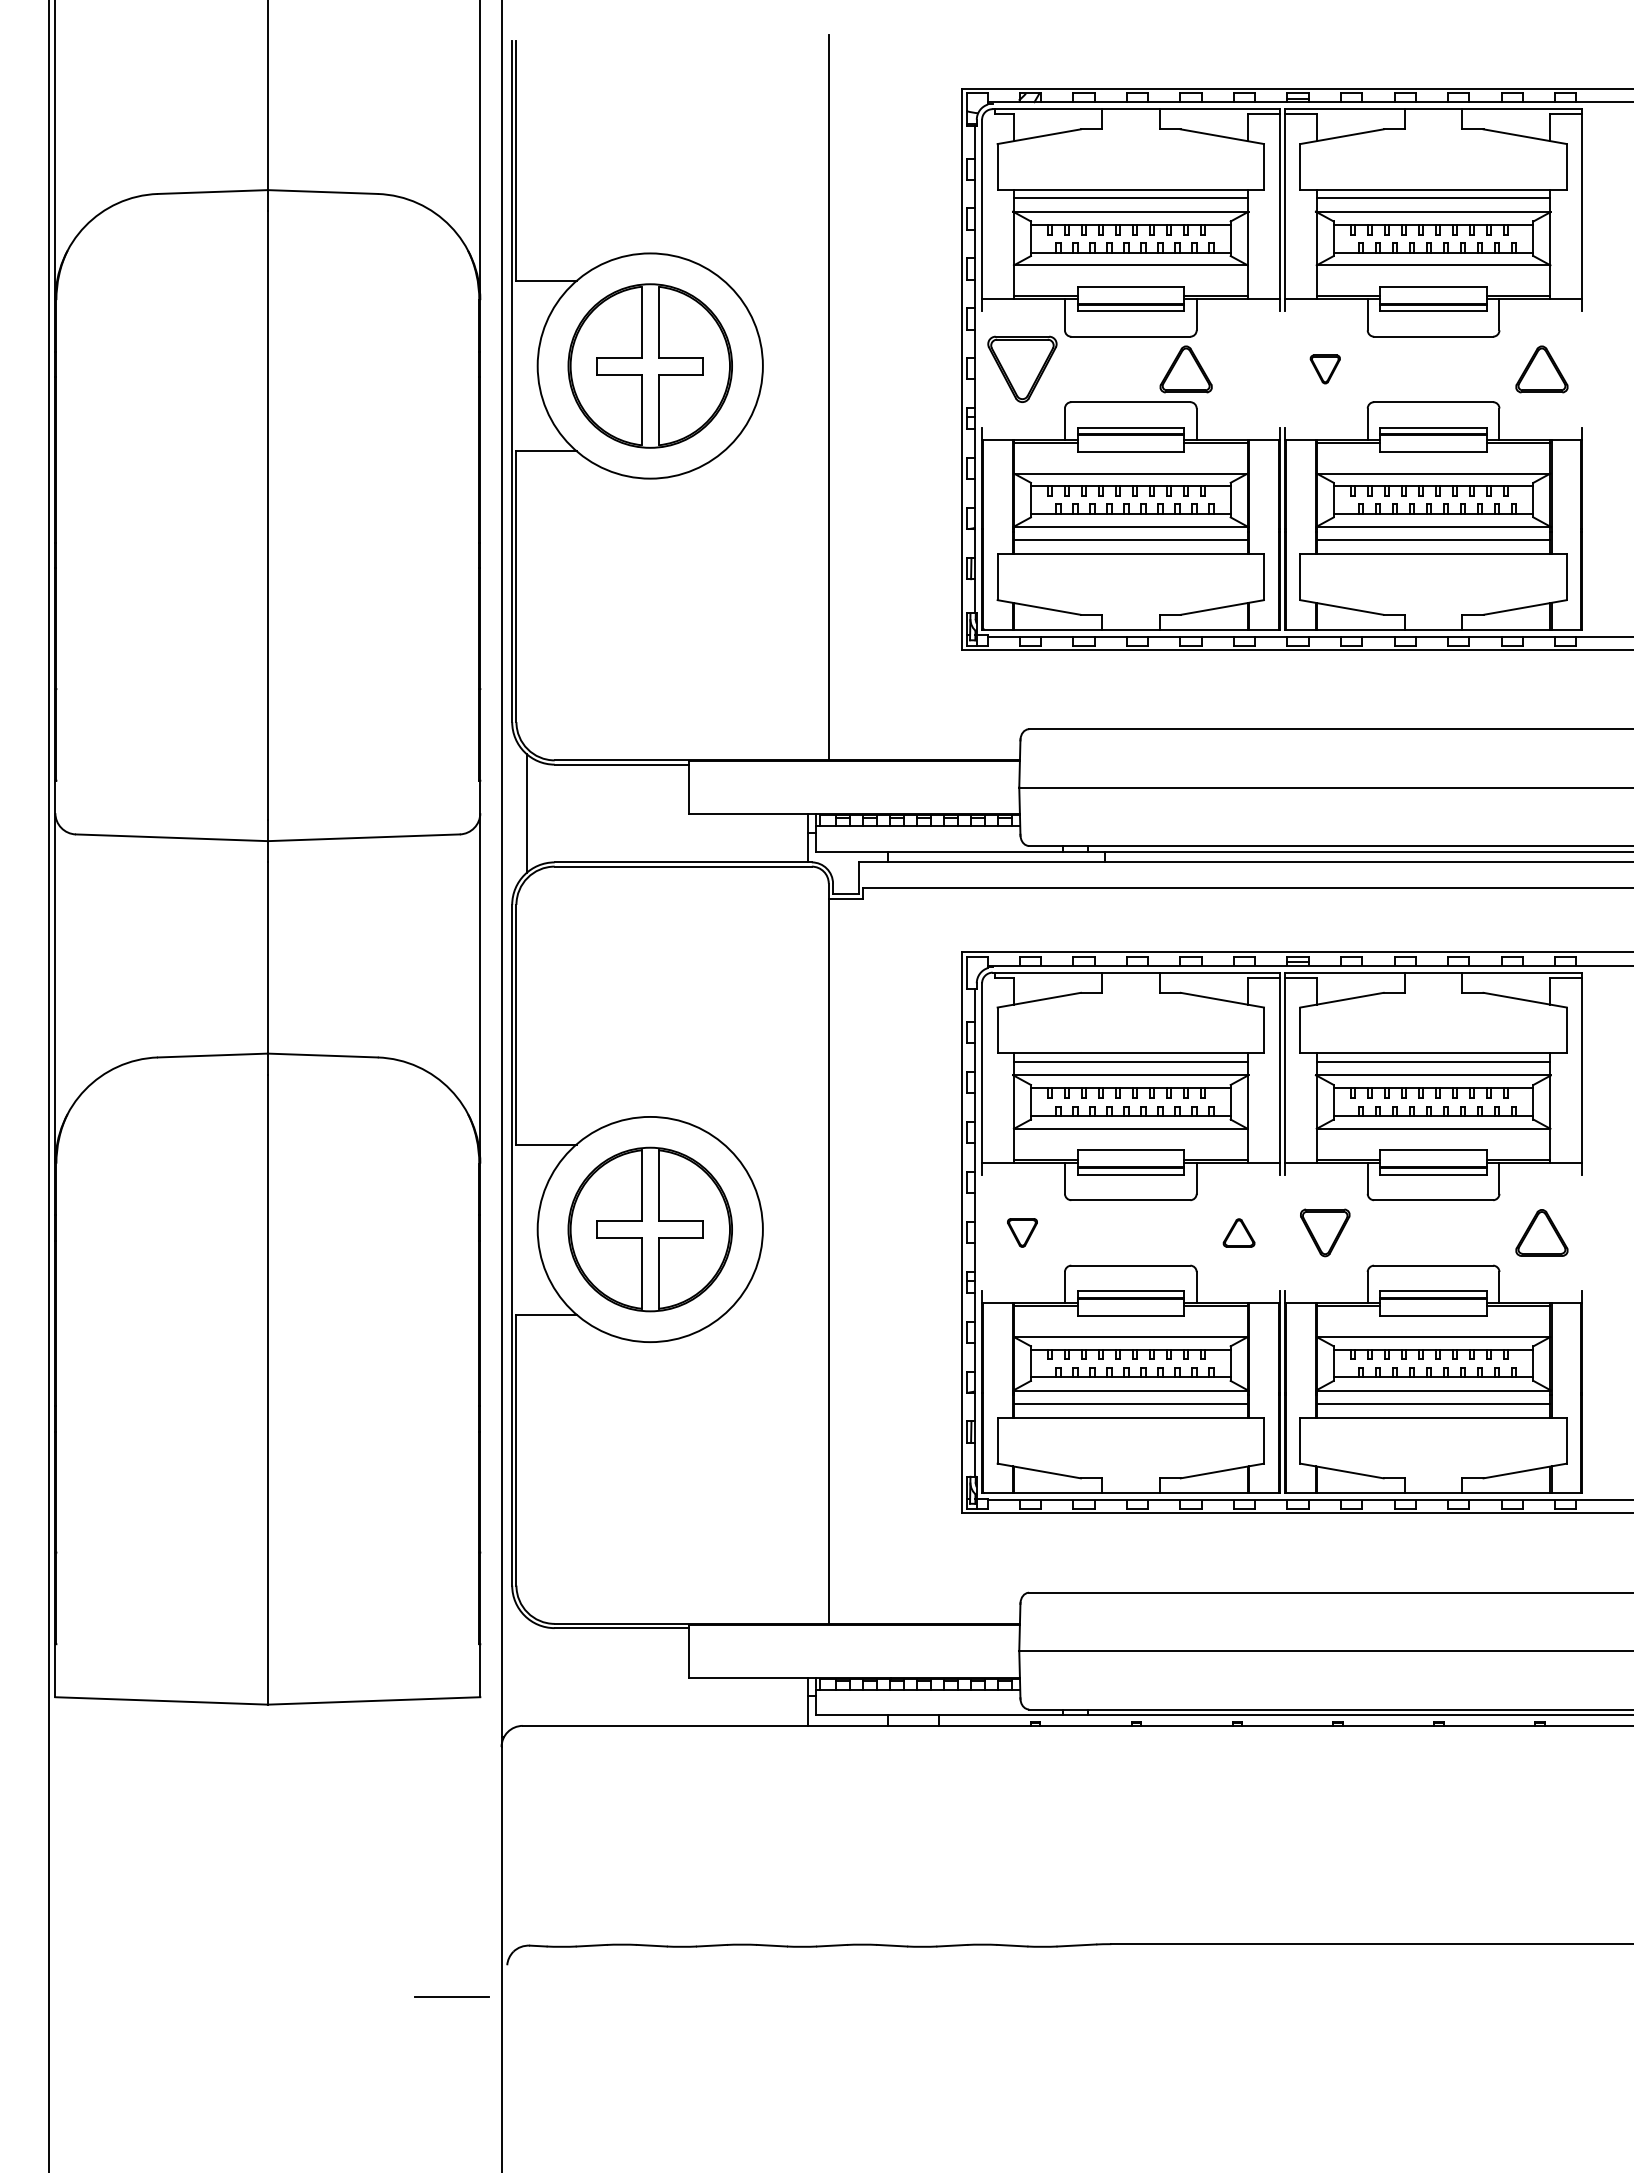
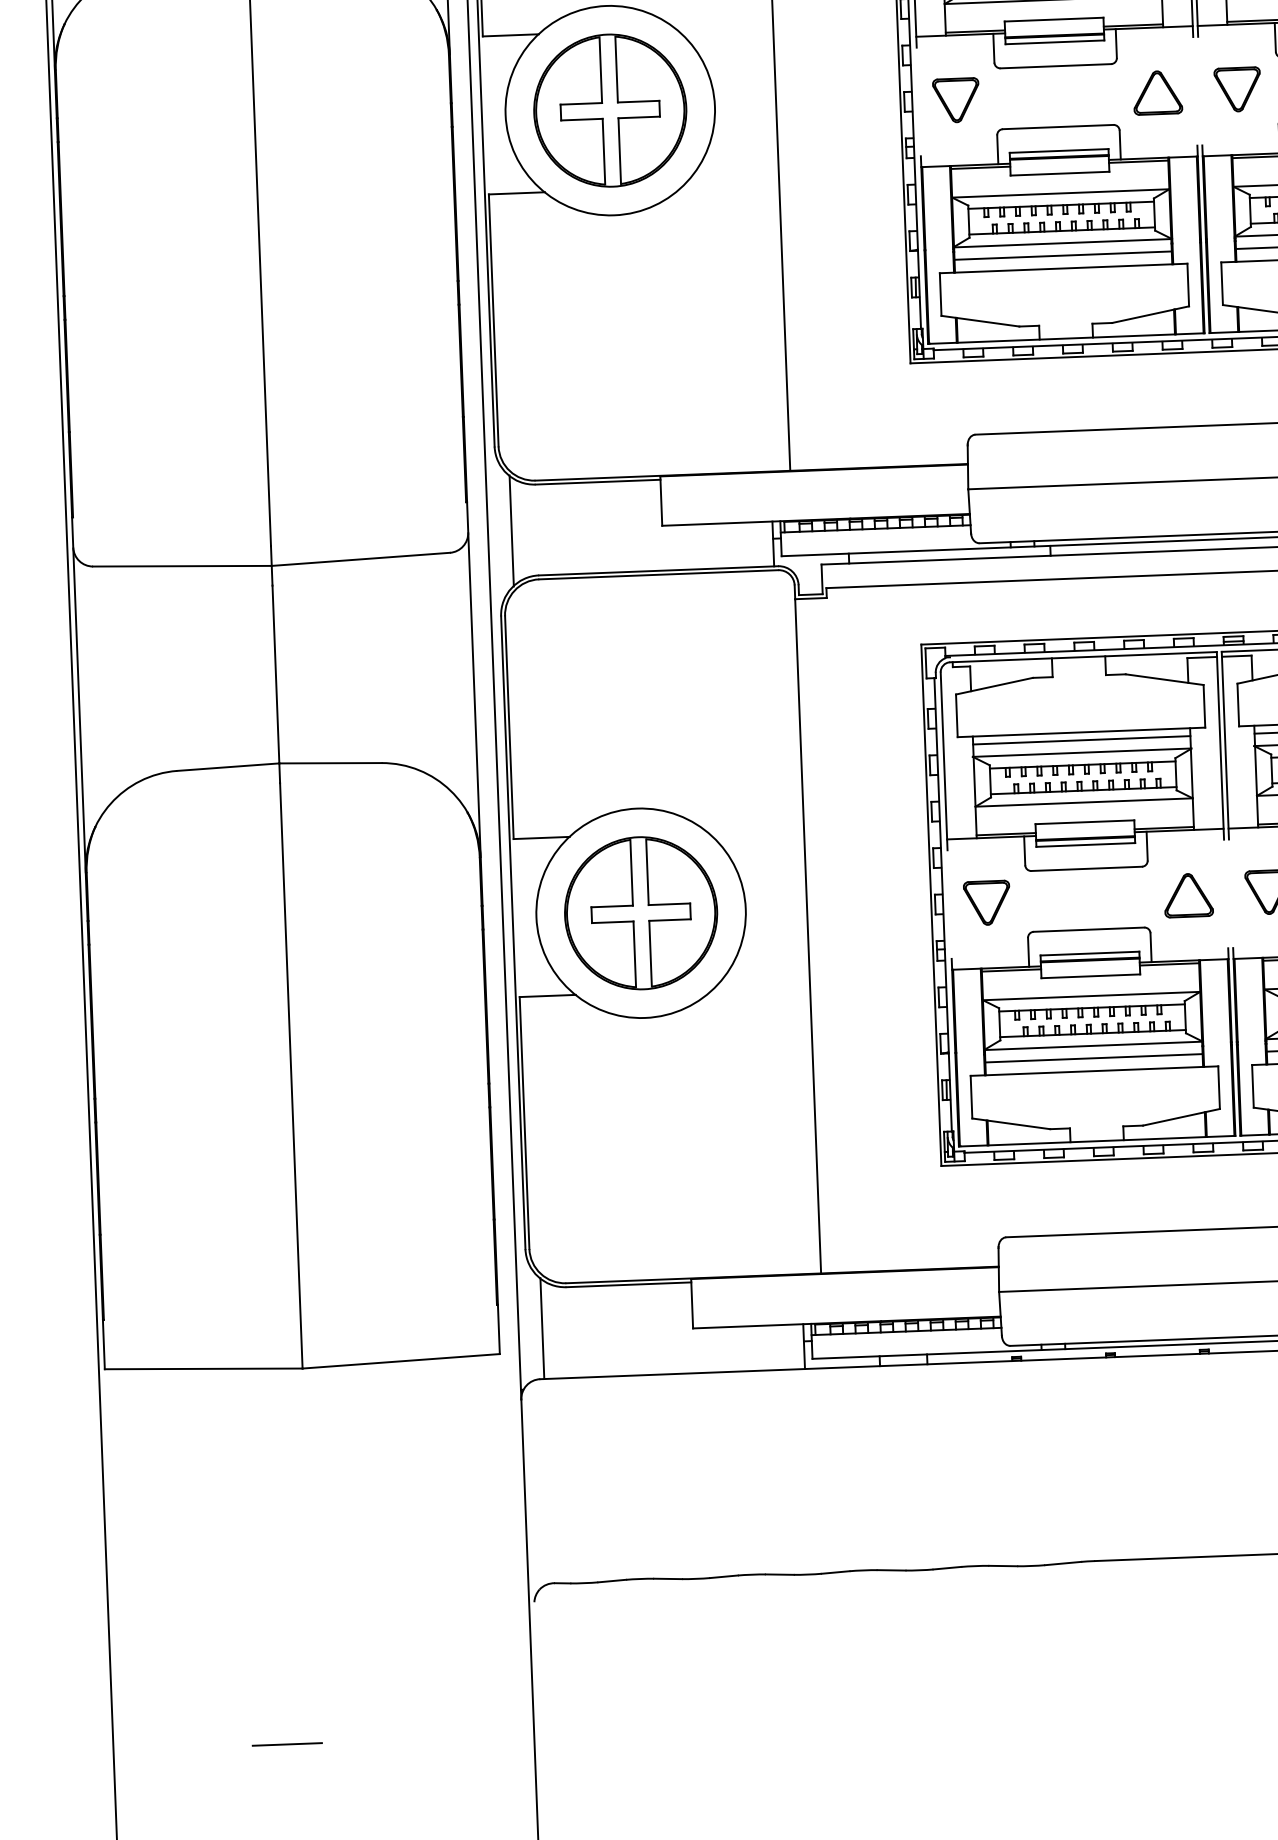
part: (1022, 369) -> (956, 100), size x0.71
part: (1185, 369) -> (1157, 92), moved
part: (1325, 369) -> (1238, 89), size x1.67
part: (1022, 1232) -> (987, 902), size x1.67
part: (1238, 1232) -> (1187, 895), size x1.67
line: (527, 1671) -> (542, 1328), added
line: (451, 1996) -> (286, 1744), moved

